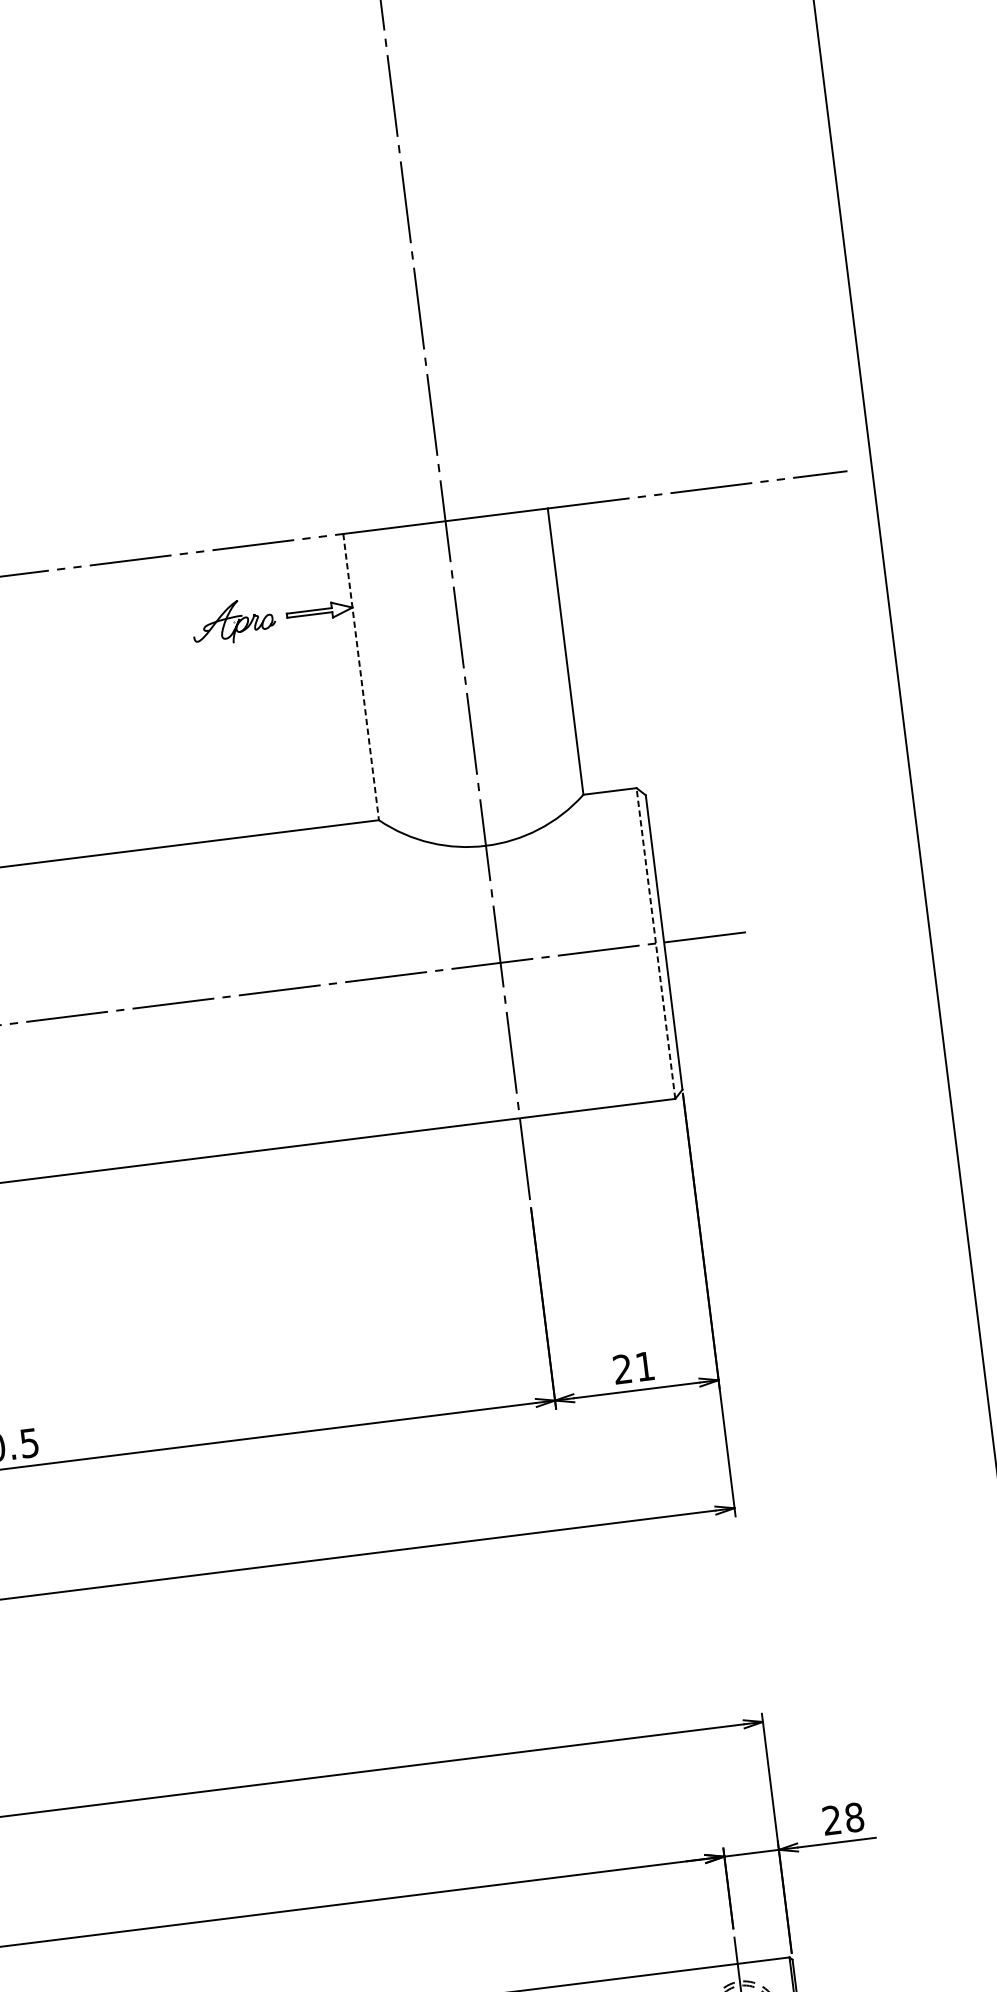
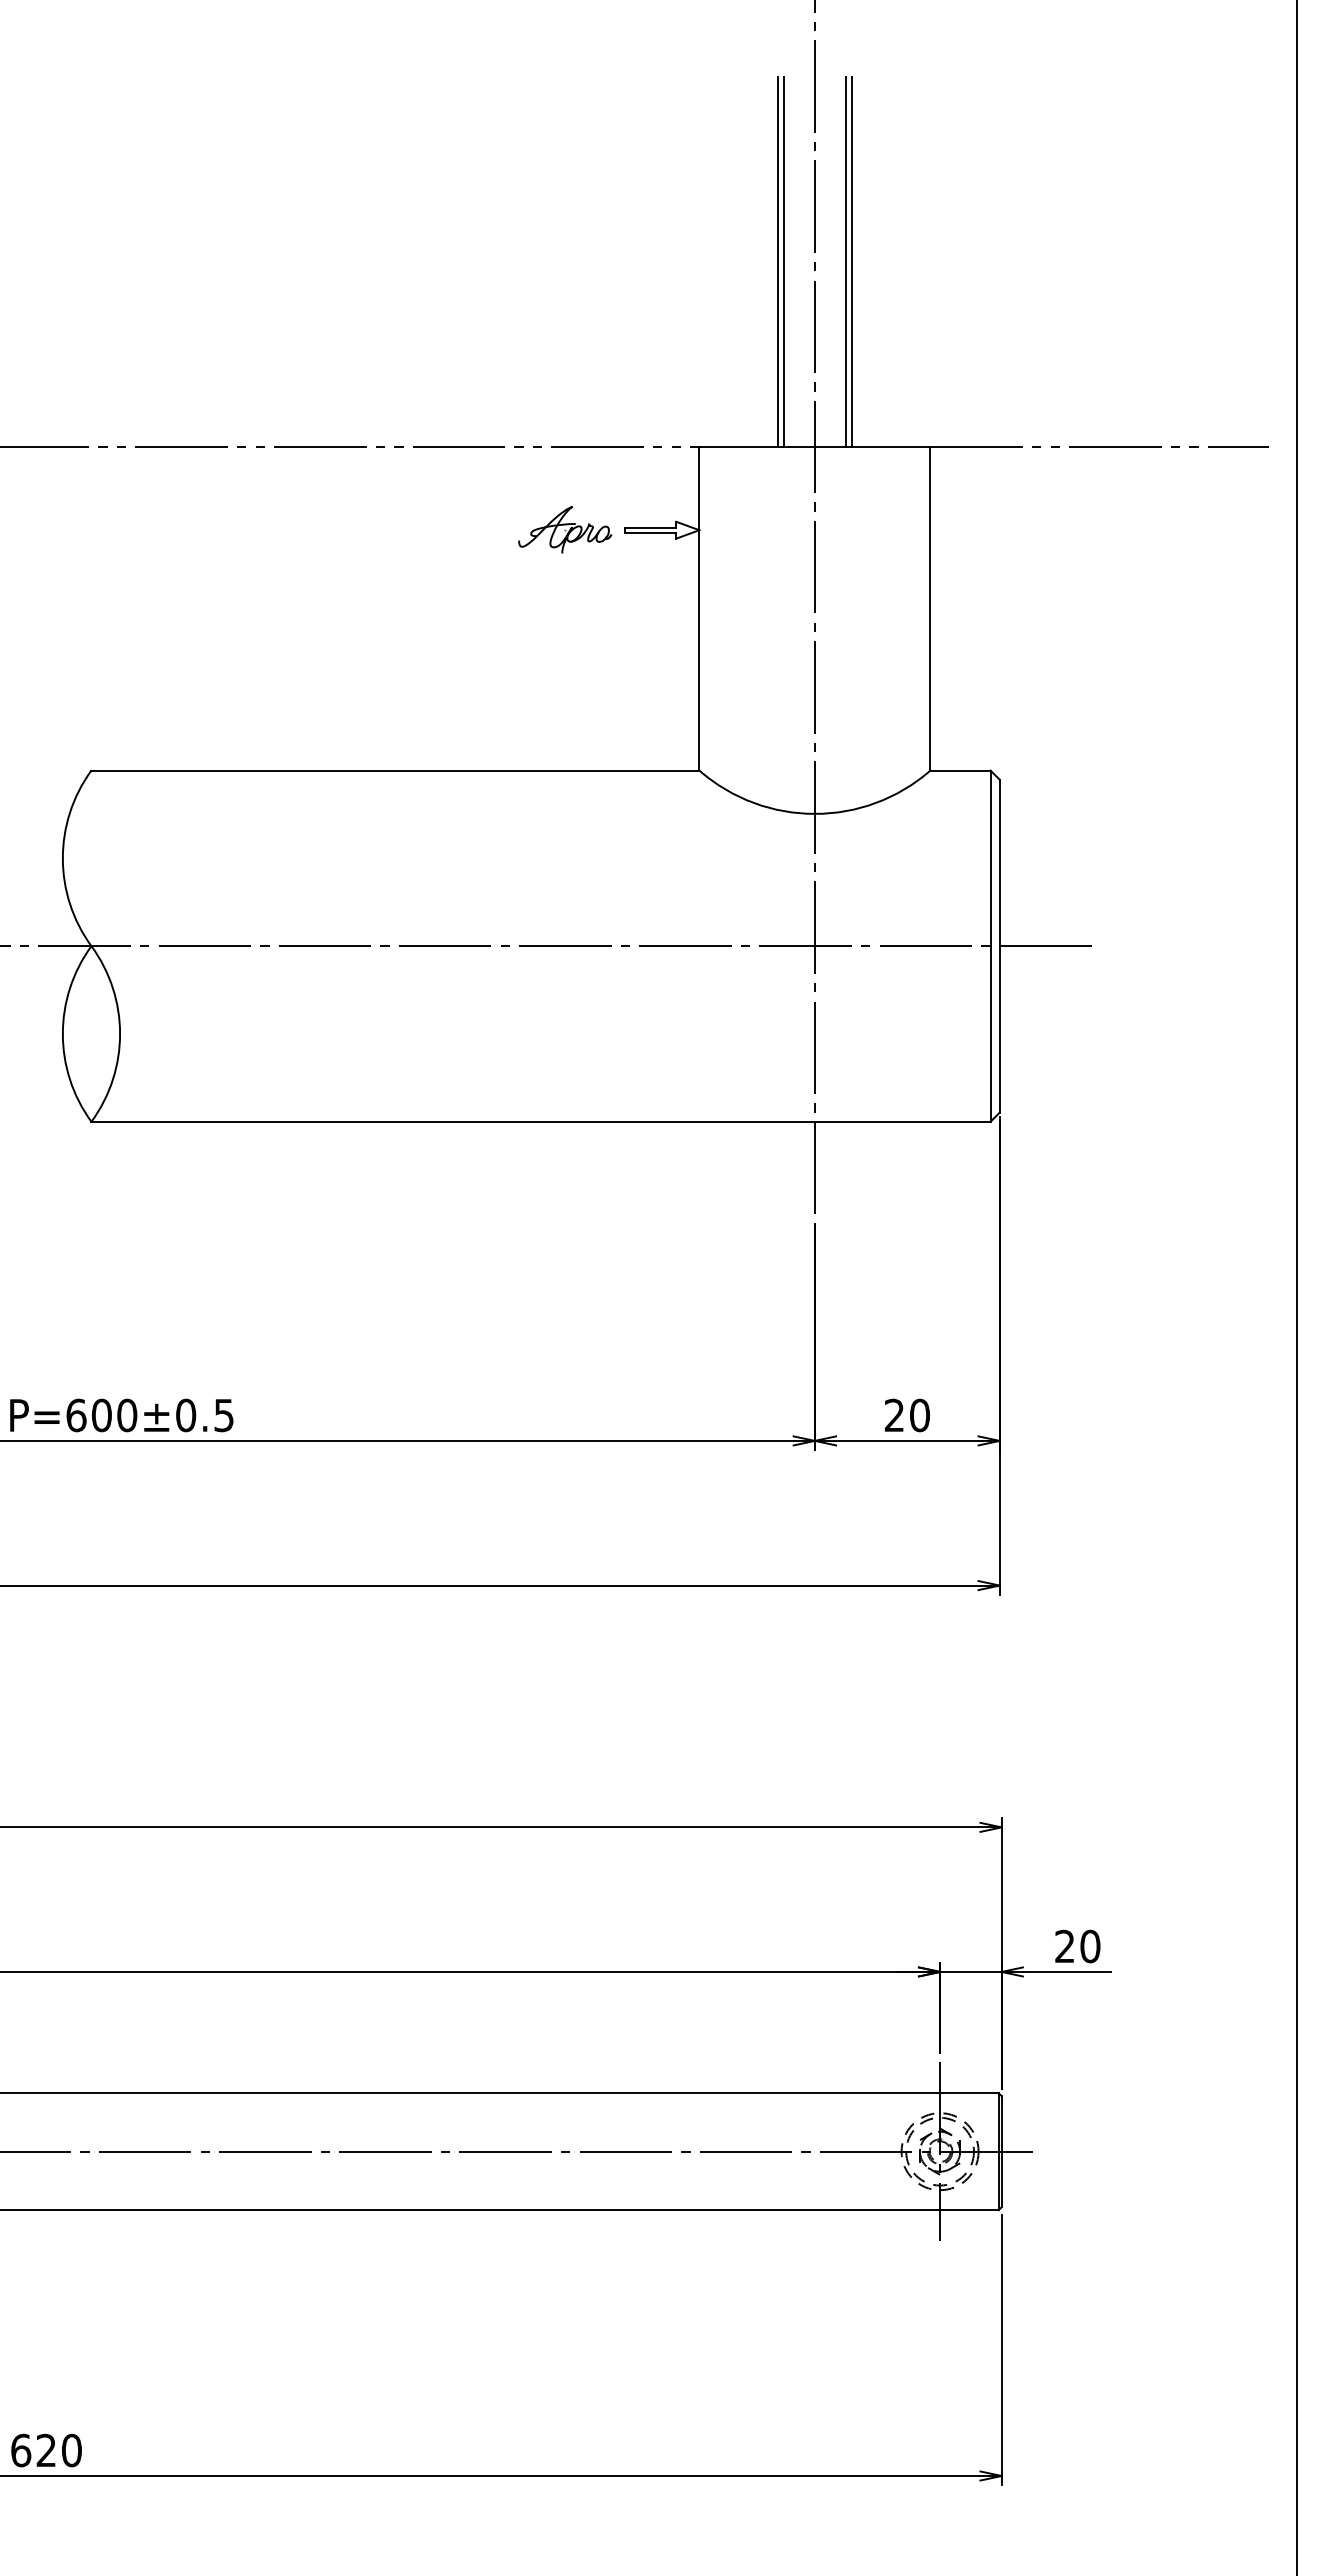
line: (457, 353) -> (851, 262), added
line: (453, 354) -> (846, 262), added
line: (397, 361) -> (783, 262), added
line: (392, 362) -> (777, 262), added
line: (361, 676) -> (699, 608), dashed -> solid
line: (655, 943) -> (990, 946), dashed -> solid
text: (644, 1366) -> (919, 1415), 21 -> 20
text: (854, 1817) -> (1090, 1946), 28 -> 20

